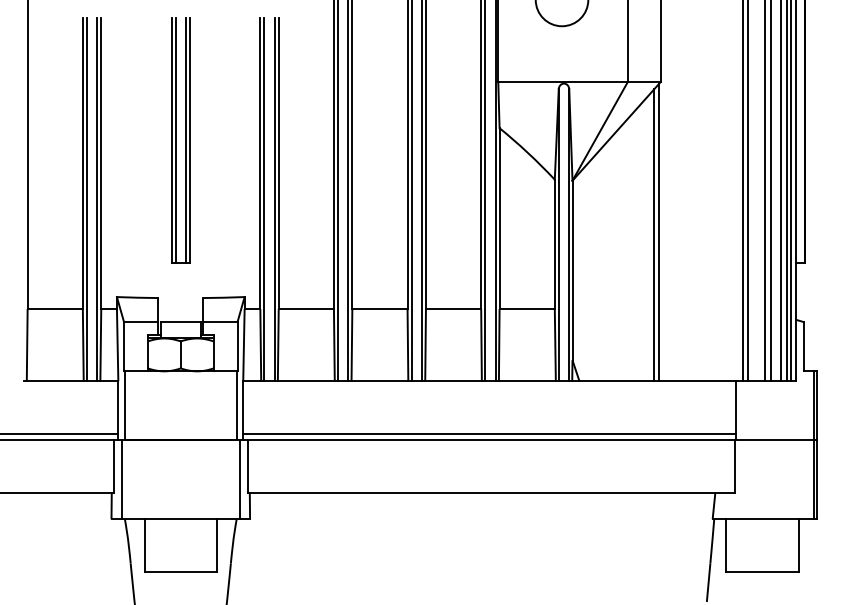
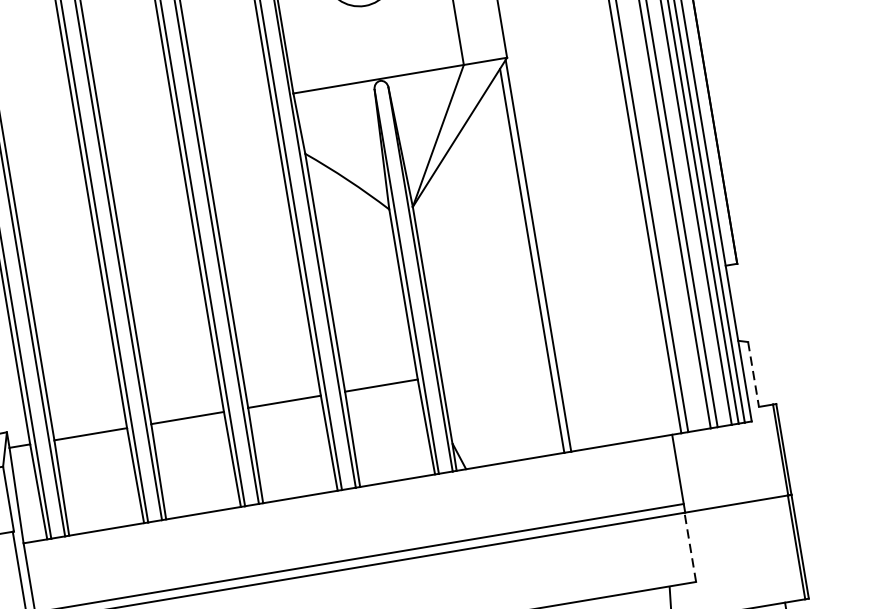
line: (803, 346) -> (753, 374), solid -> dashed
line: (735, 466) -> (690, 547), solid -> dashed

